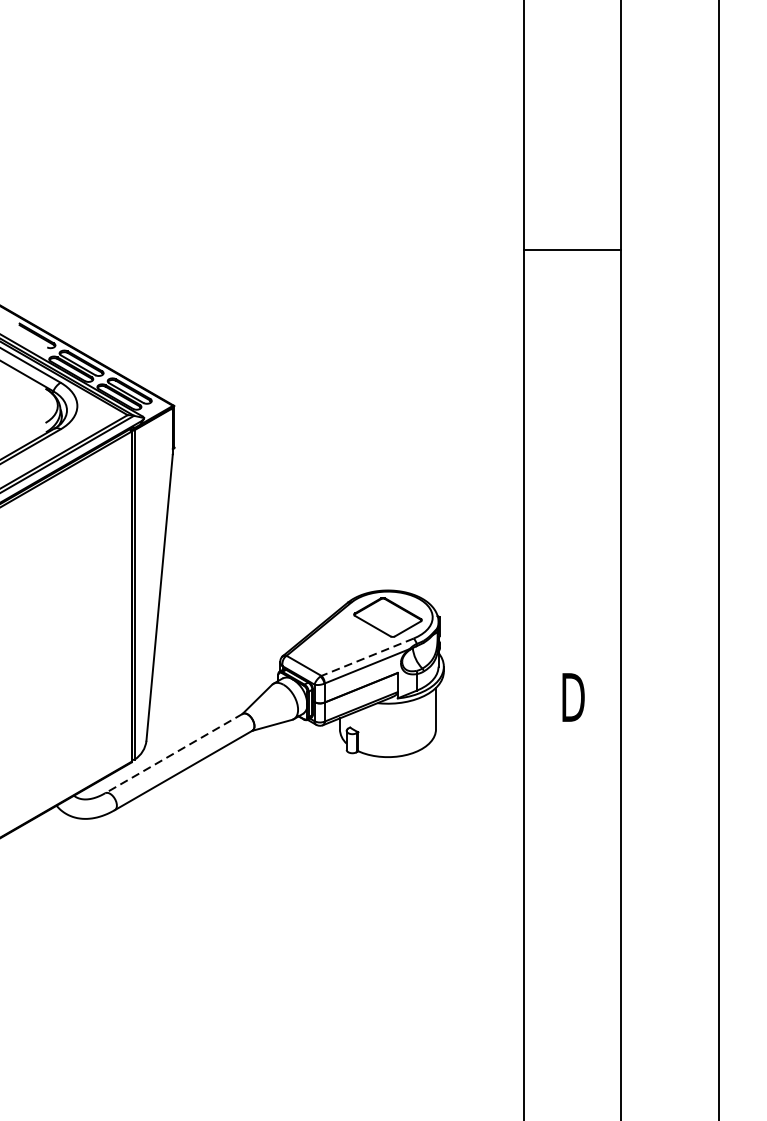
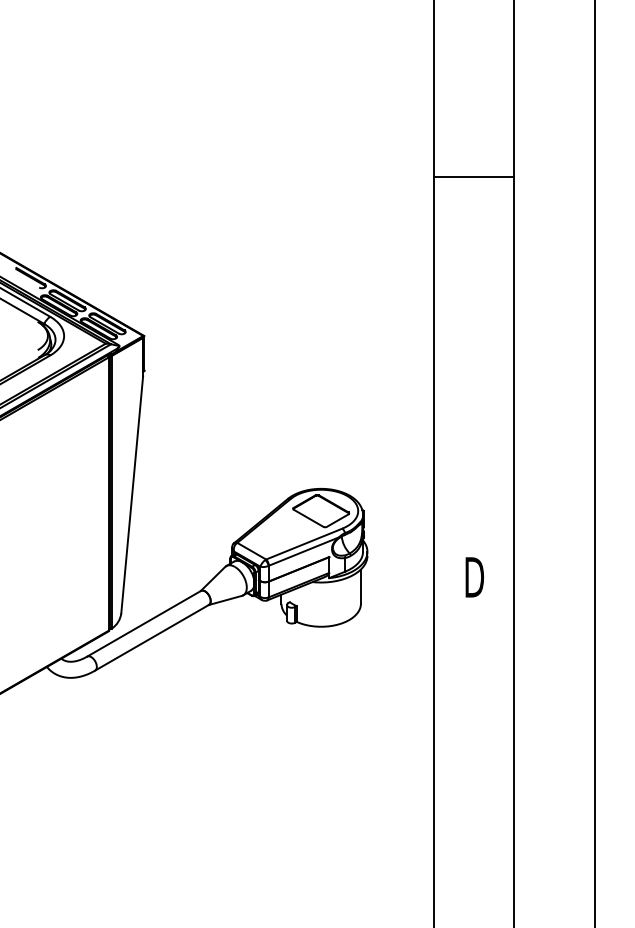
line: (571, 250) -> (473, 177), moved
line: (366, 657) -> (303, 544), dashed -> solid
line: (174, 753) -> (144, 623), dashed -> solid

